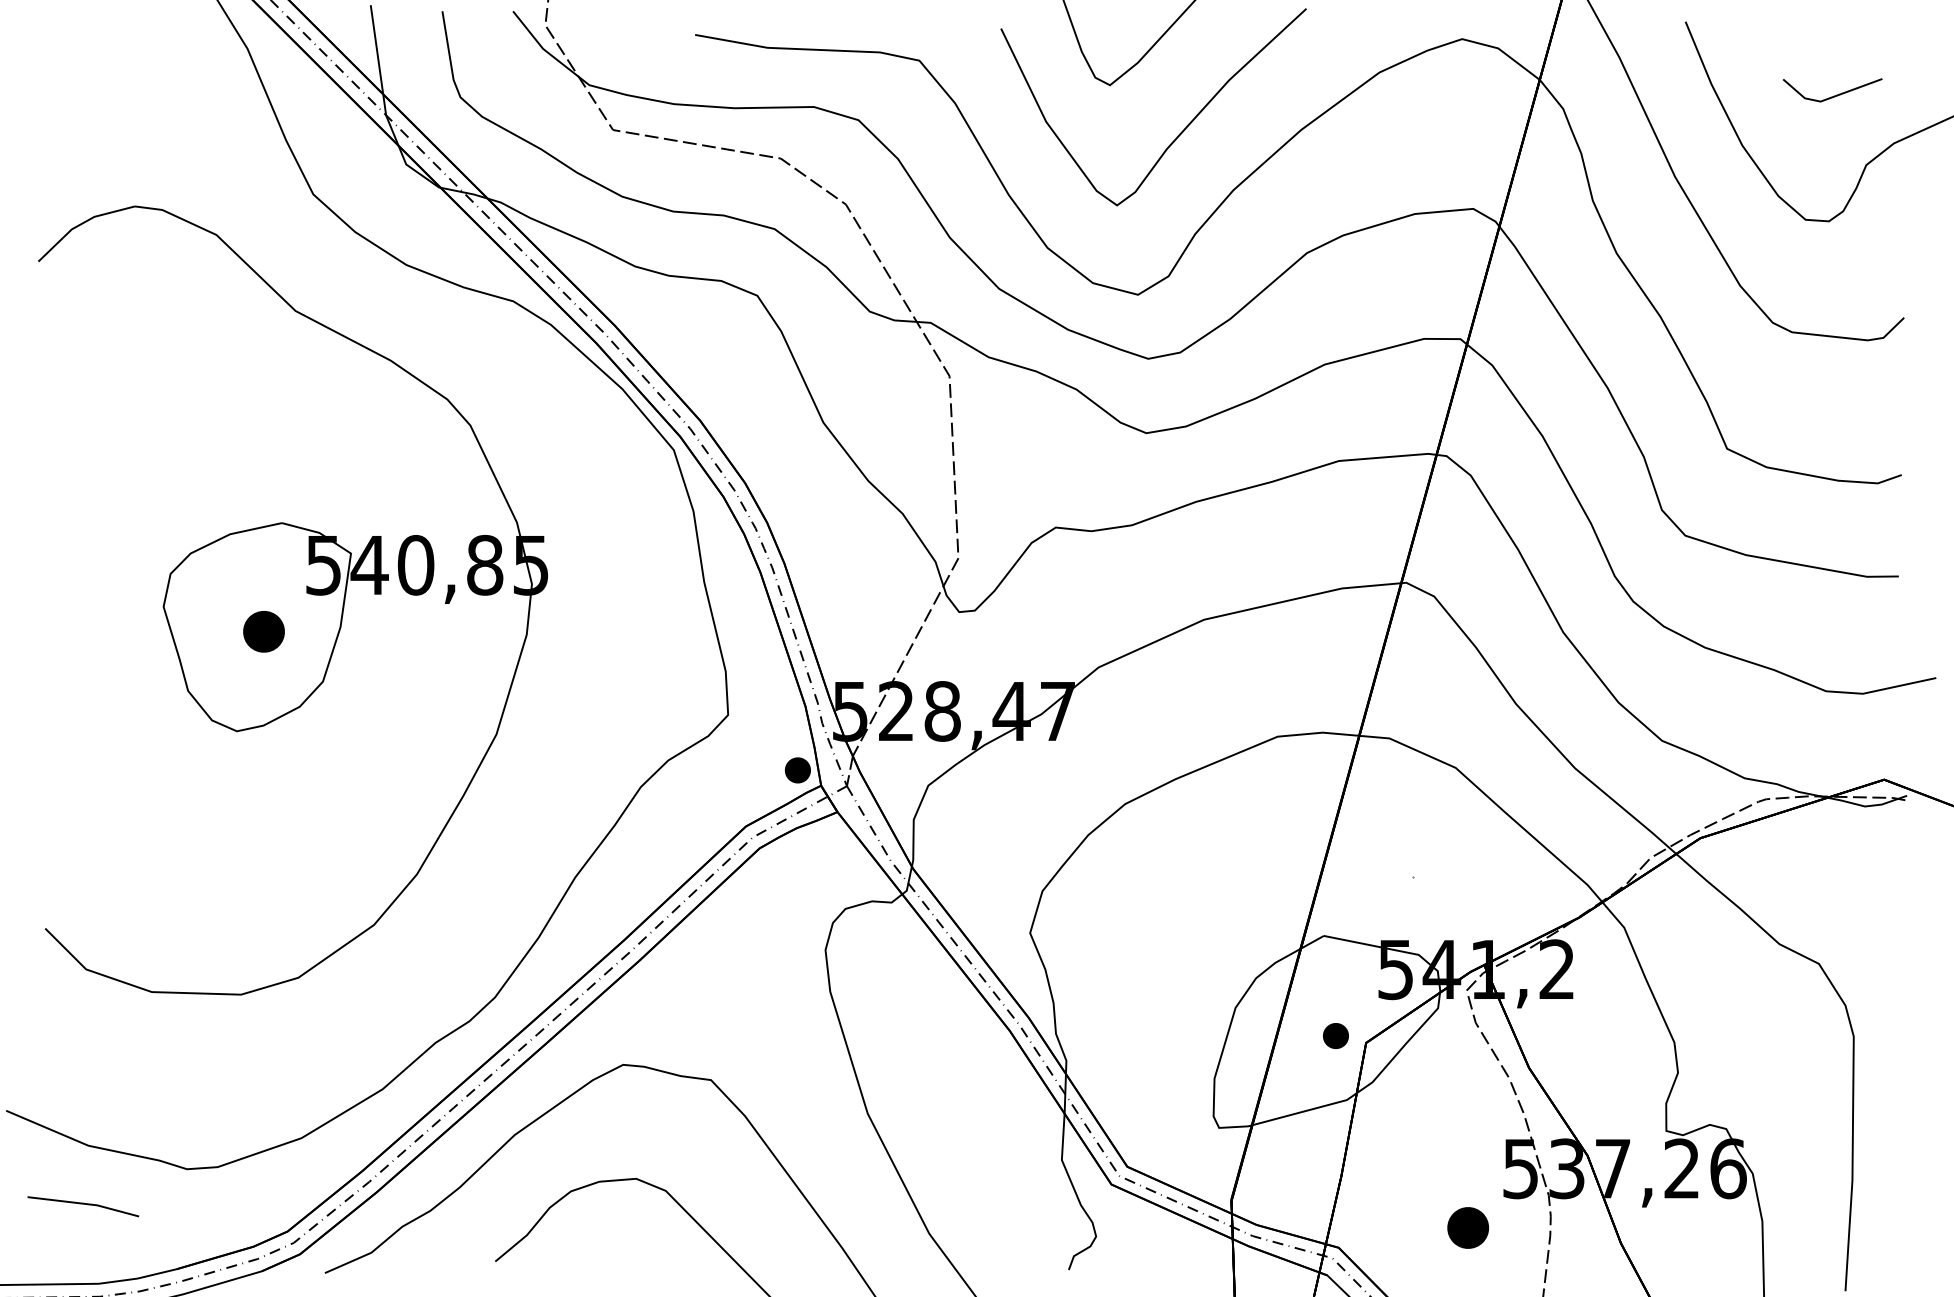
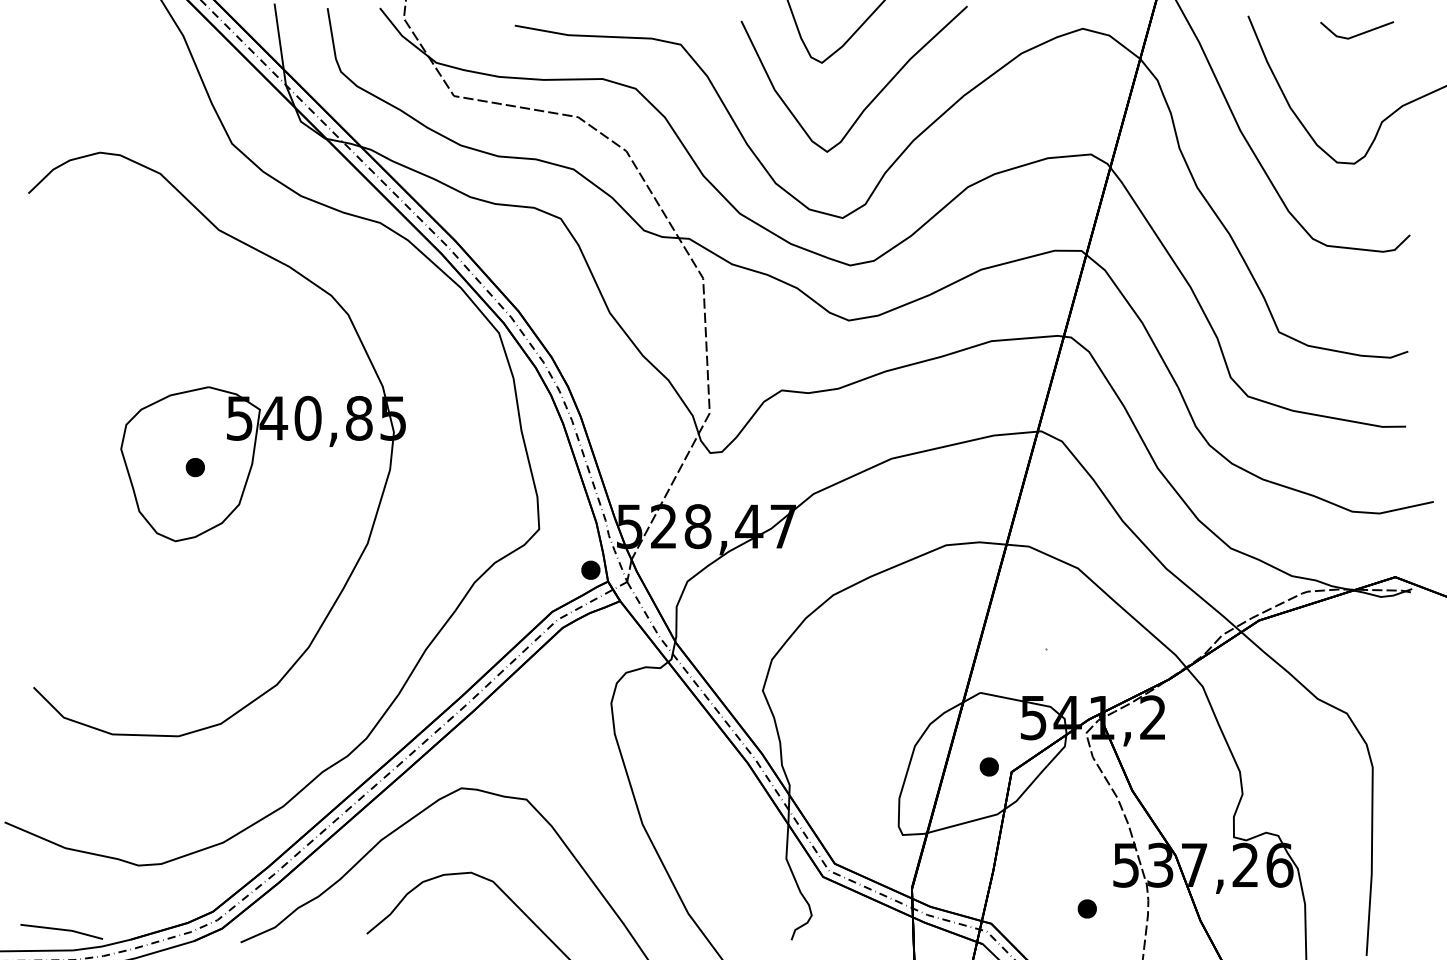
line: (1833, 95) -> (1357, 34), moved
part: (263, 631) -> (195, 467), size x0.62
line: (83, 1204) -> (61, 930), moved
part: (1468, 1227) -> (1087, 908), size x0.62

